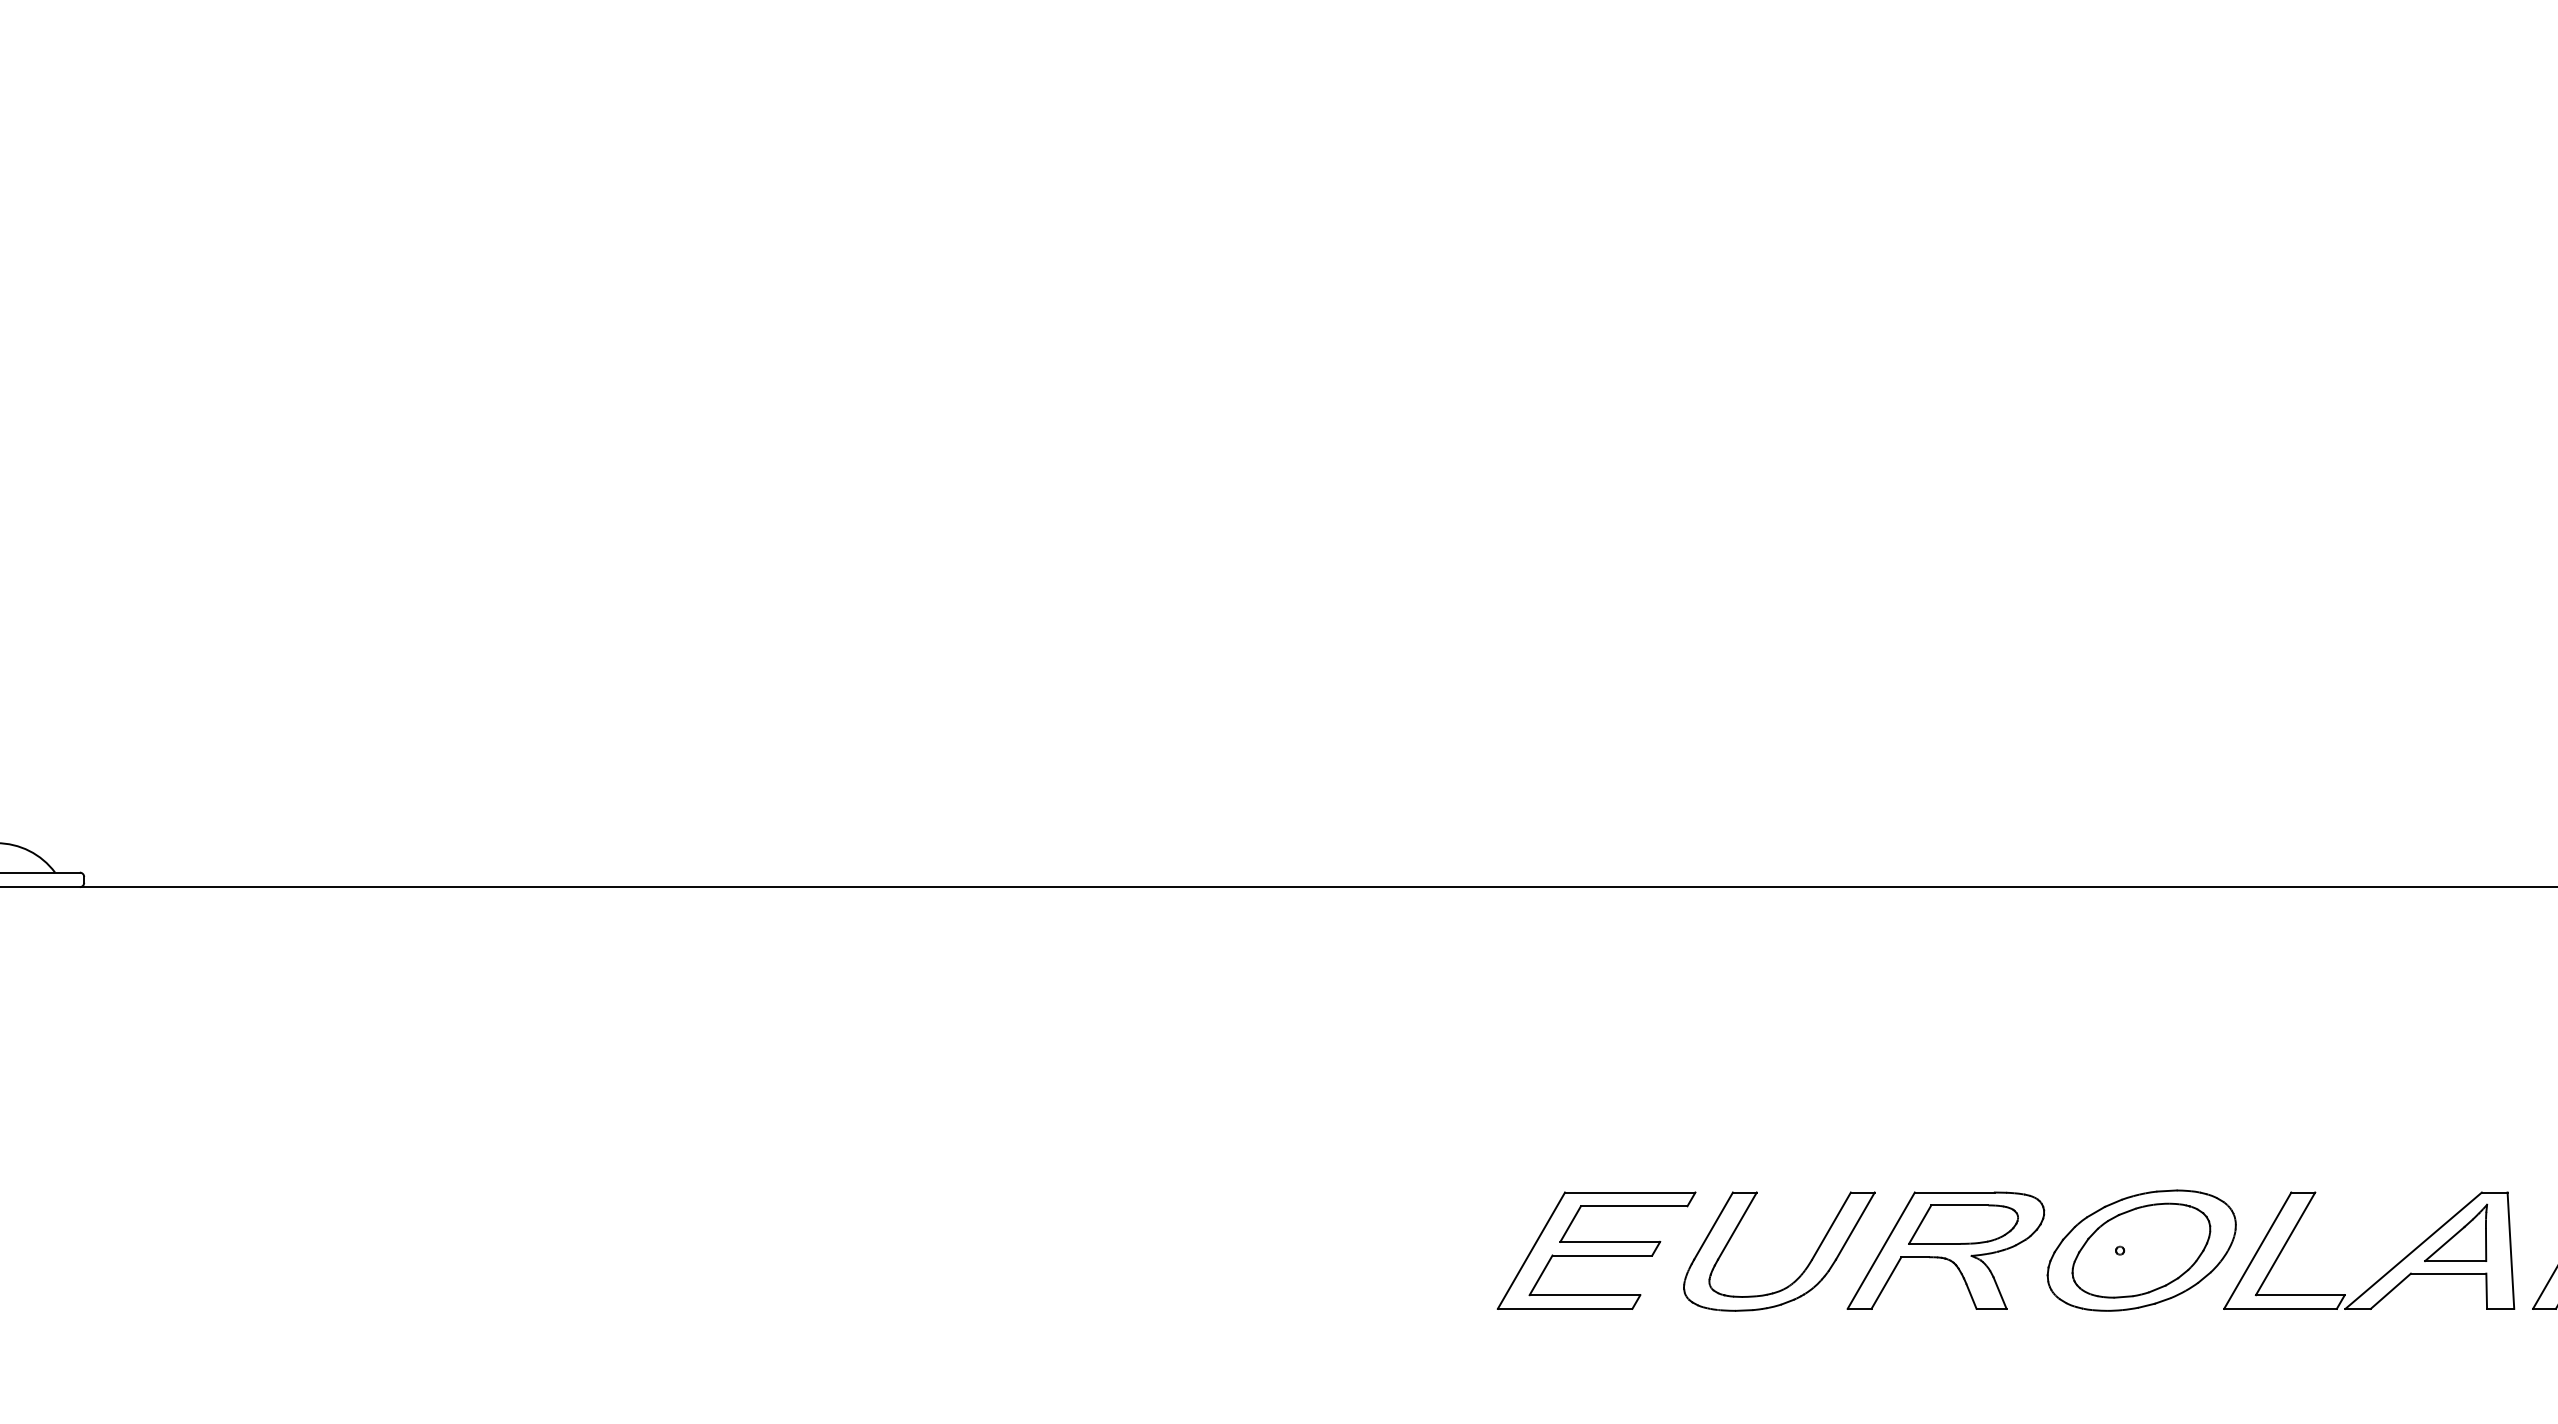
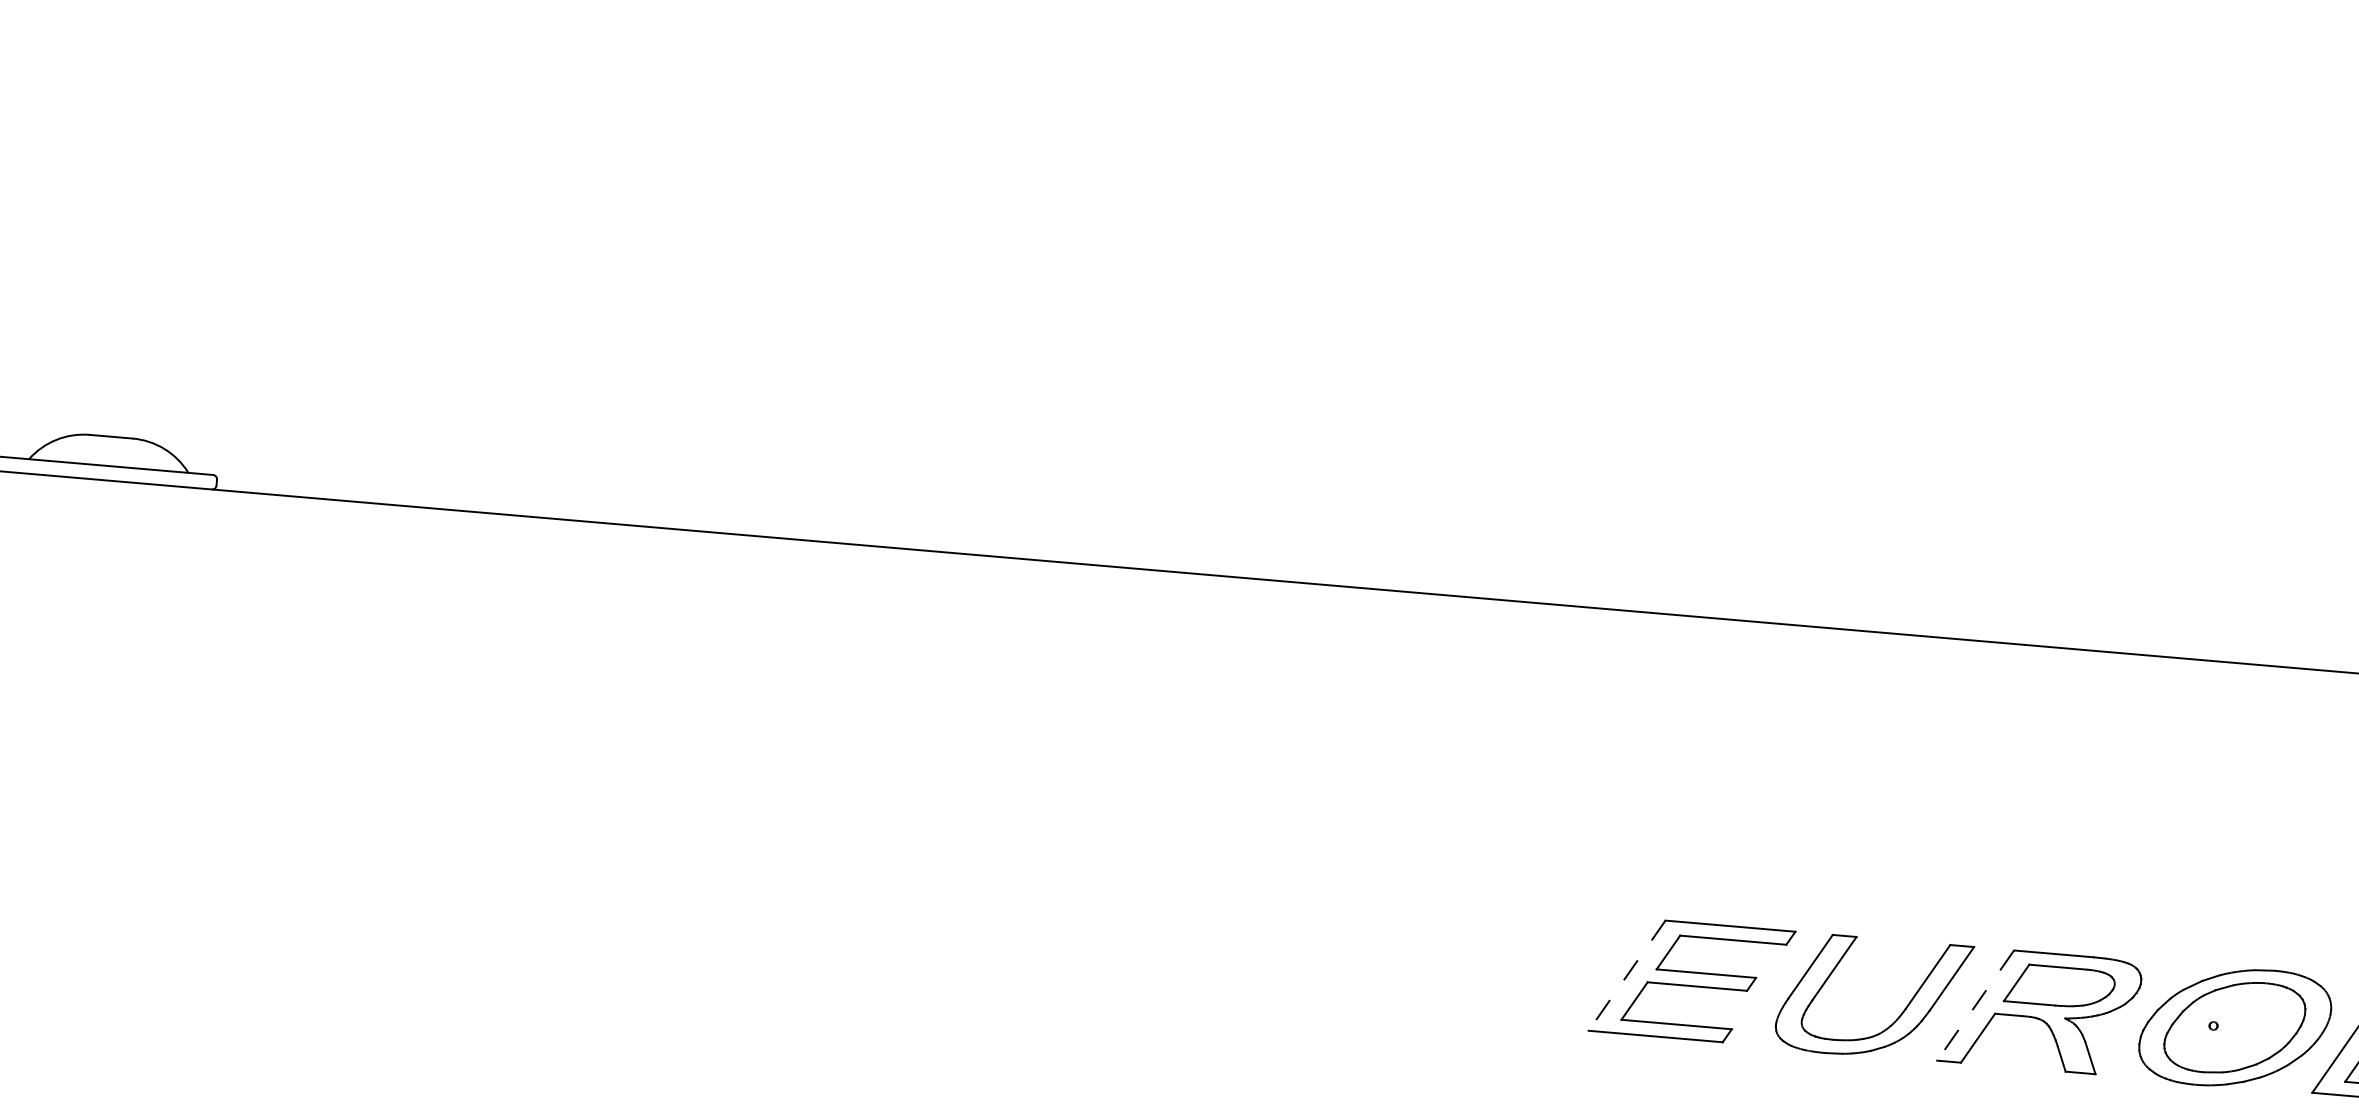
line: (1531, 1251) -> (1627, 976), solid -> dashed
line: (1881, 1251) -> (1975, 1006), solid -> dashed

